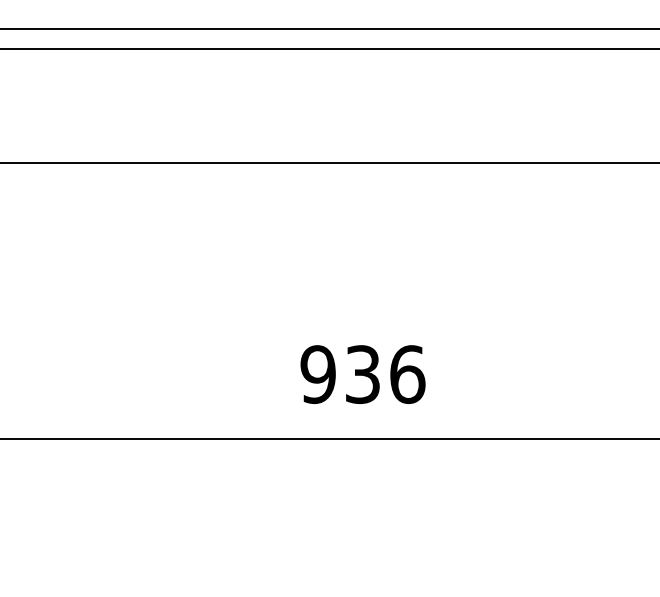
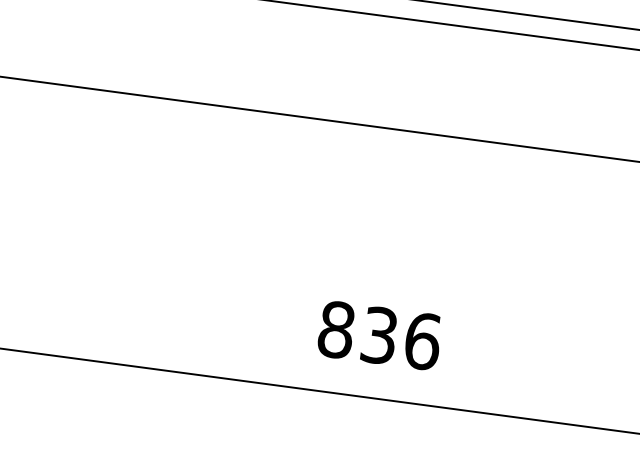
text: (317, 374) -> (335, 329), 936 -> 836

